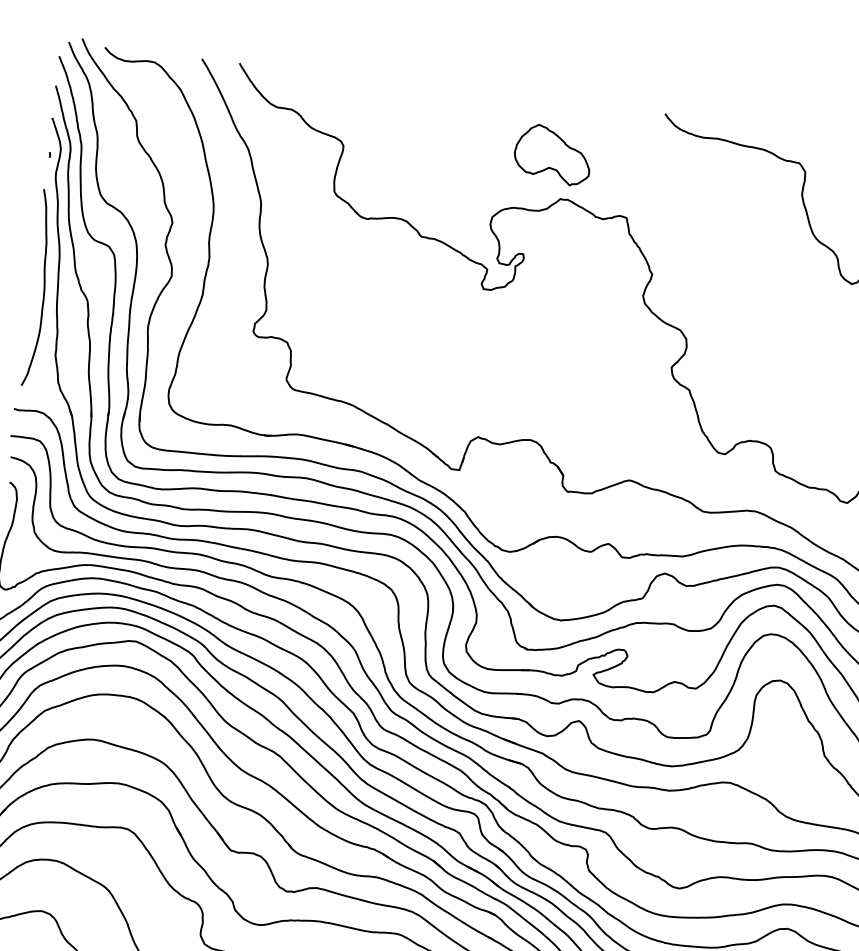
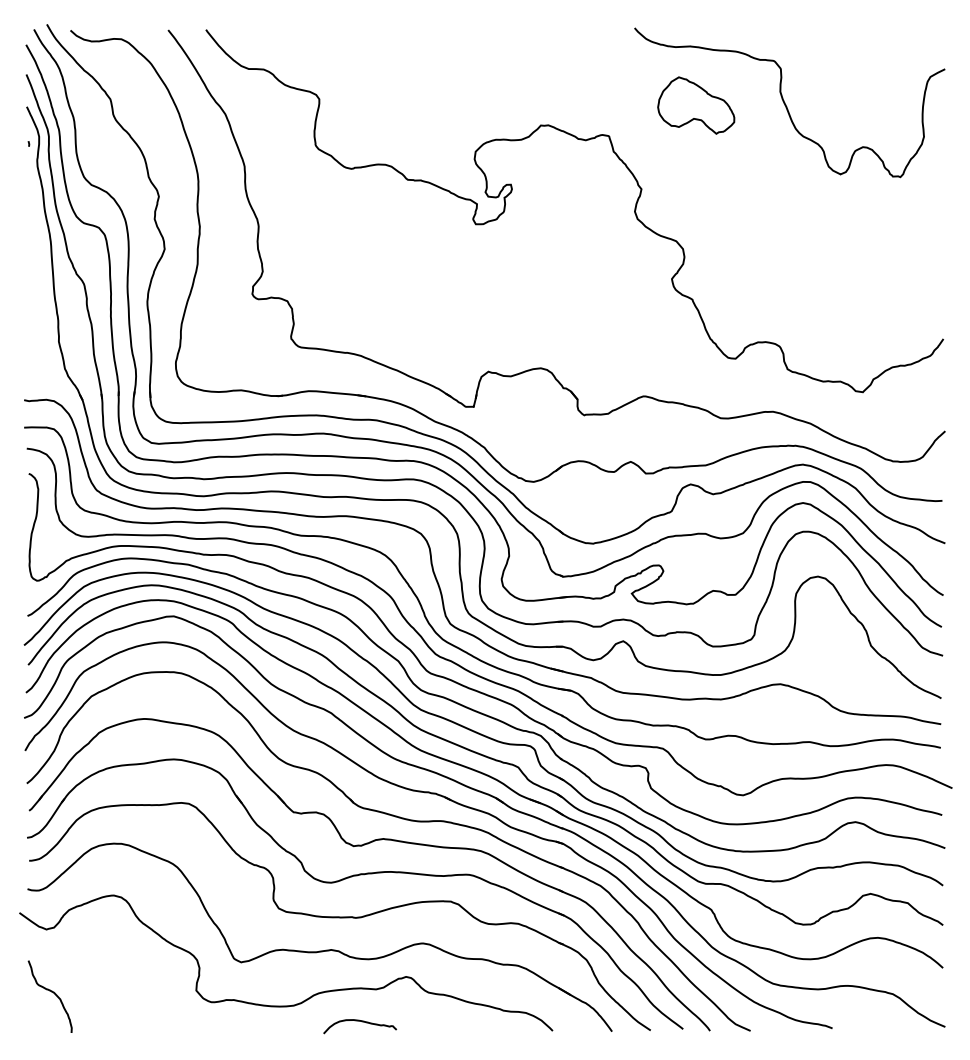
part: (553, 154) -> (696, 105), moved
curve: (43, 287) -> (38, 276), removed

